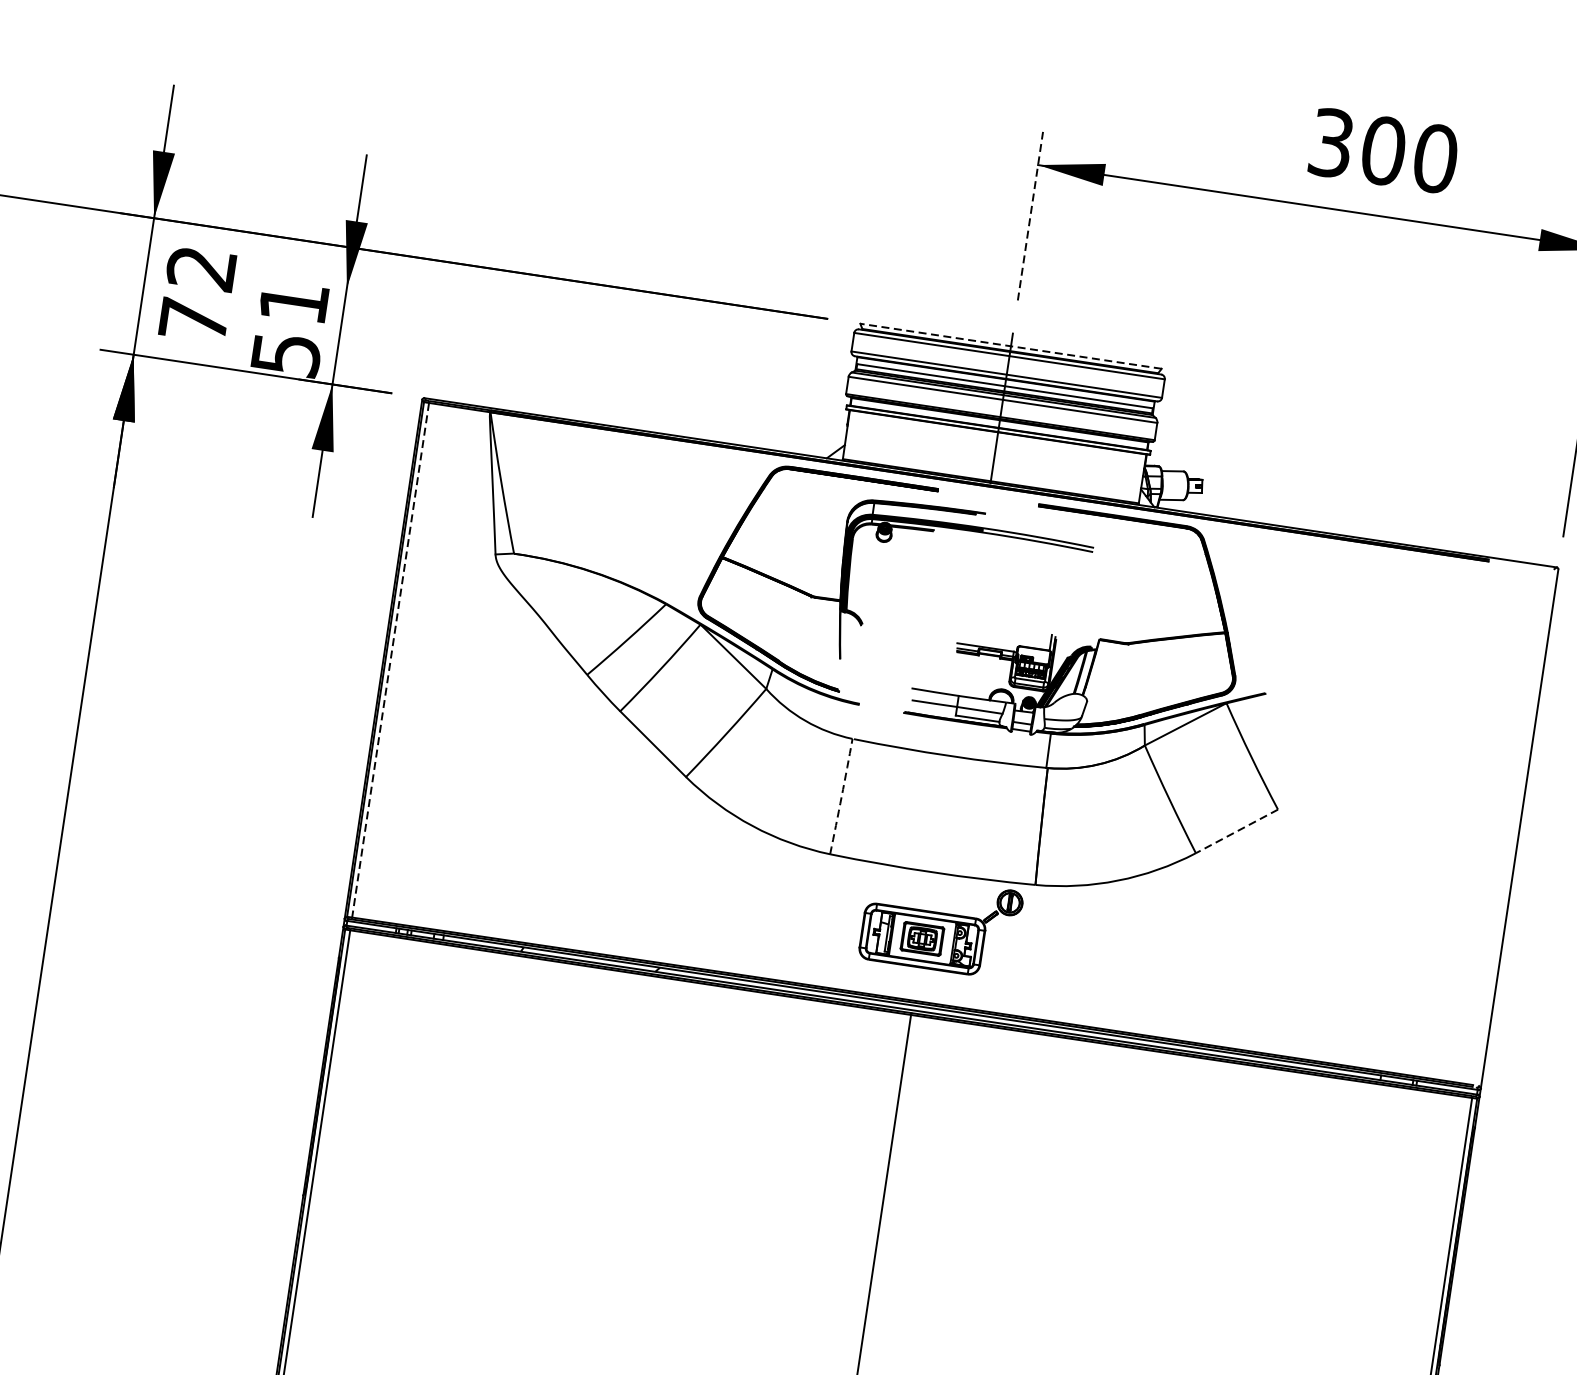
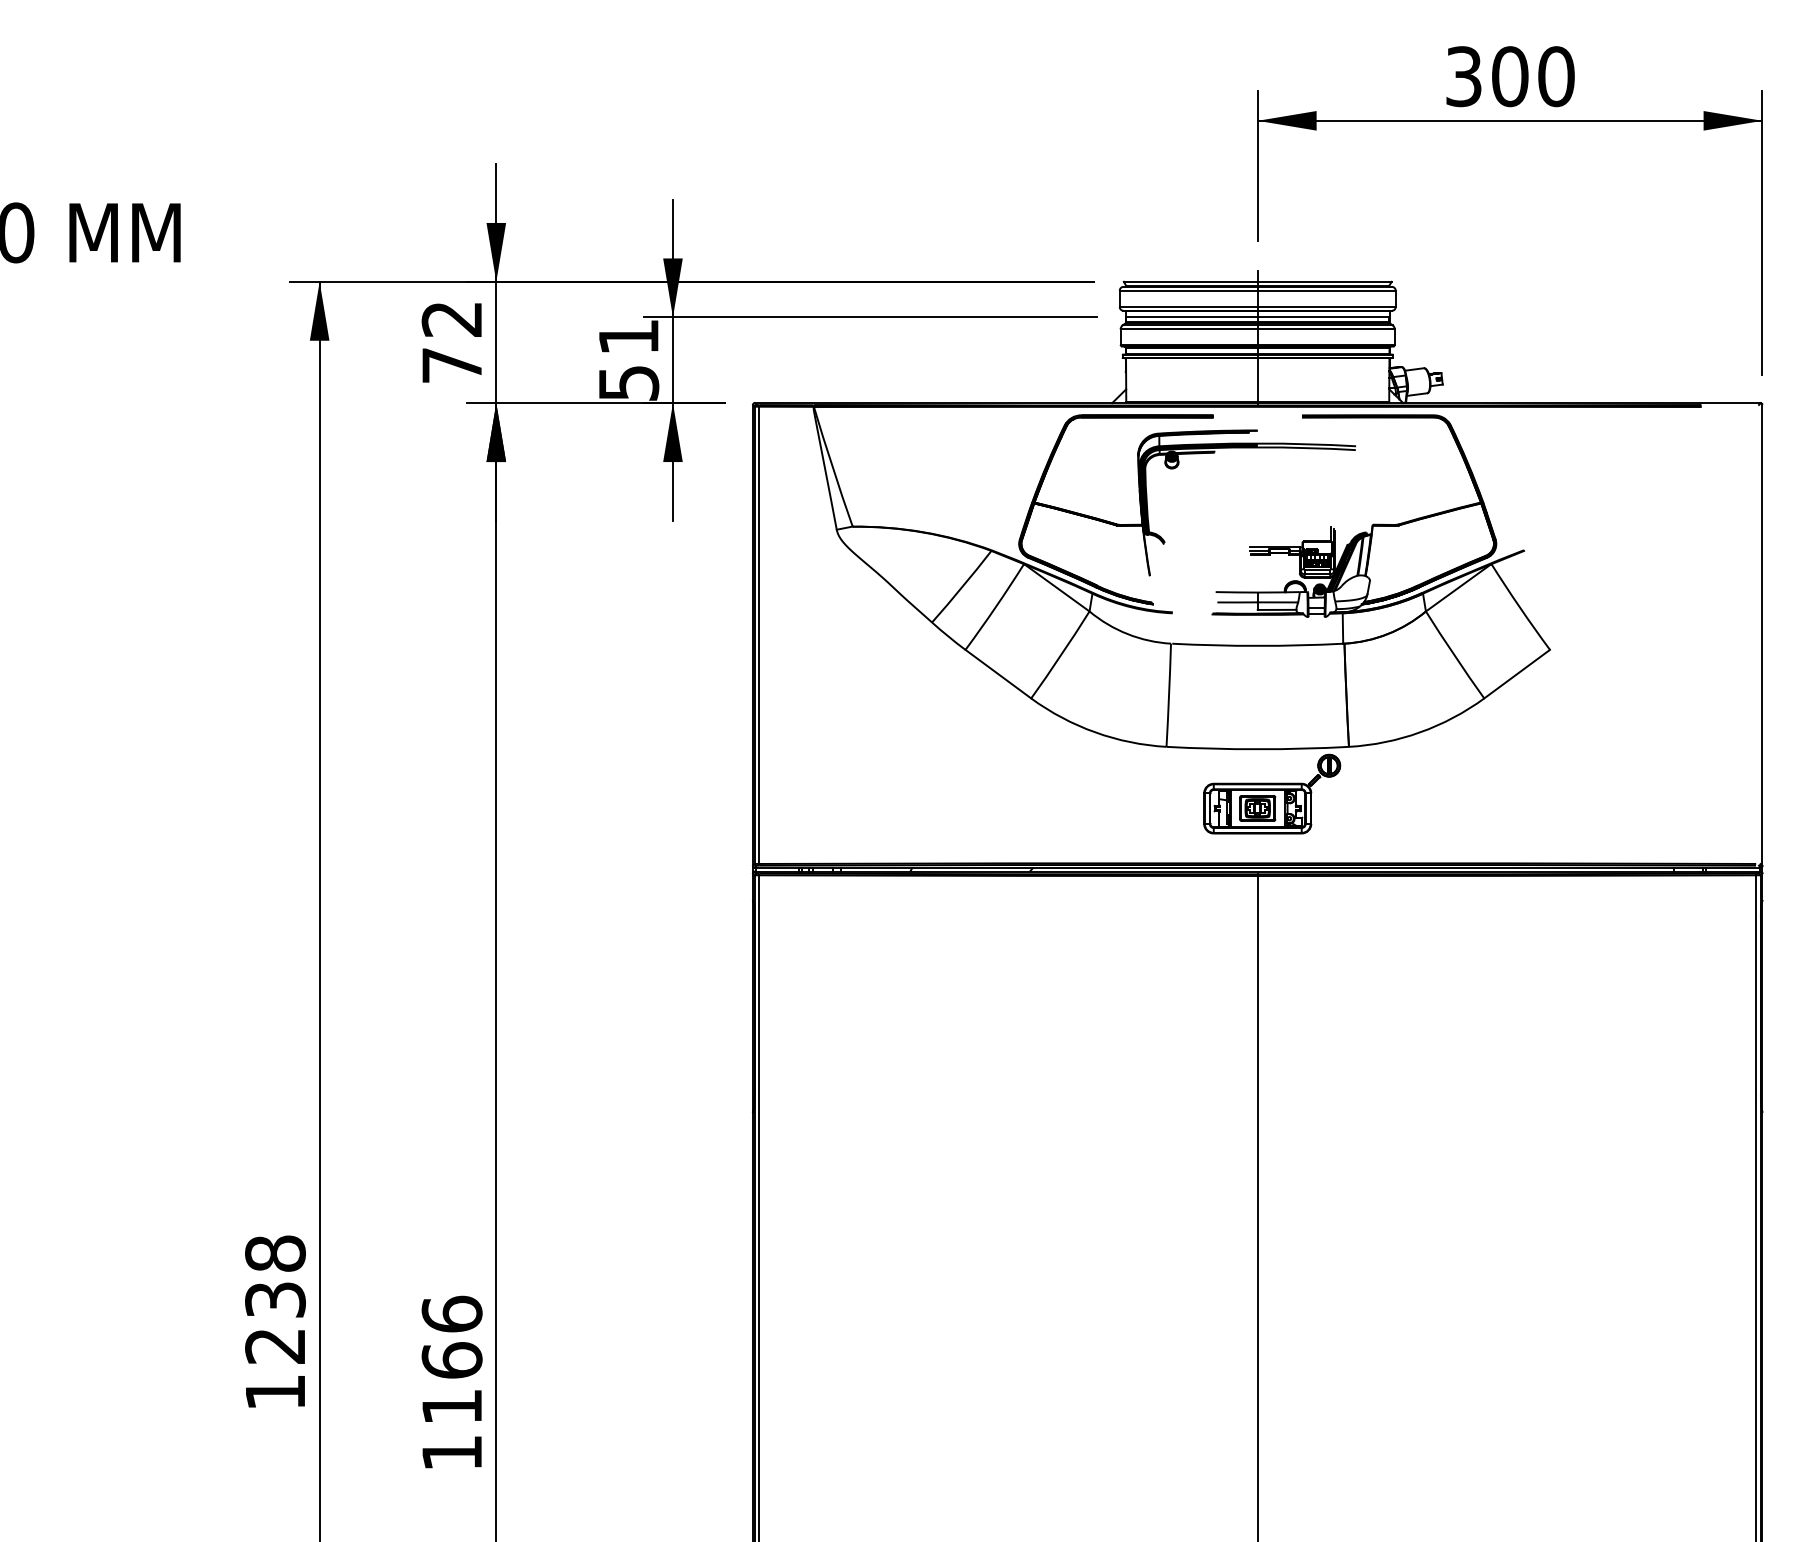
text: (1383, 150) -> (1510, 76), moved
line: (1030, 216) -> (1257, 166), dashed -> solid
text: (197, 294) -> (451, 342), moved
line: (568, 321) -> (869, 317), added
line: (1010, 345) -> (1257, 281), dashed -> solid
line: (390, 660) -> (759, 635), dashed -> solid
arc: (842, 796) -> (1169, 695), dashed -> solid
line: (1237, 831) -> (1517, 674), dashed -> solid

